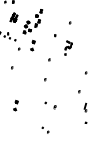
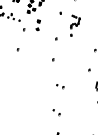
part: (68, 47) -> (75, 24), size x1.43
part: (15, 105) -> (23, 88), removed
part: (50, 105) -> (60, 86), size x0.62

